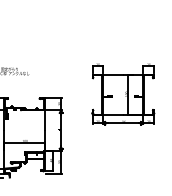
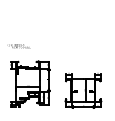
part: (123, 94) -> (83, 90), moved

